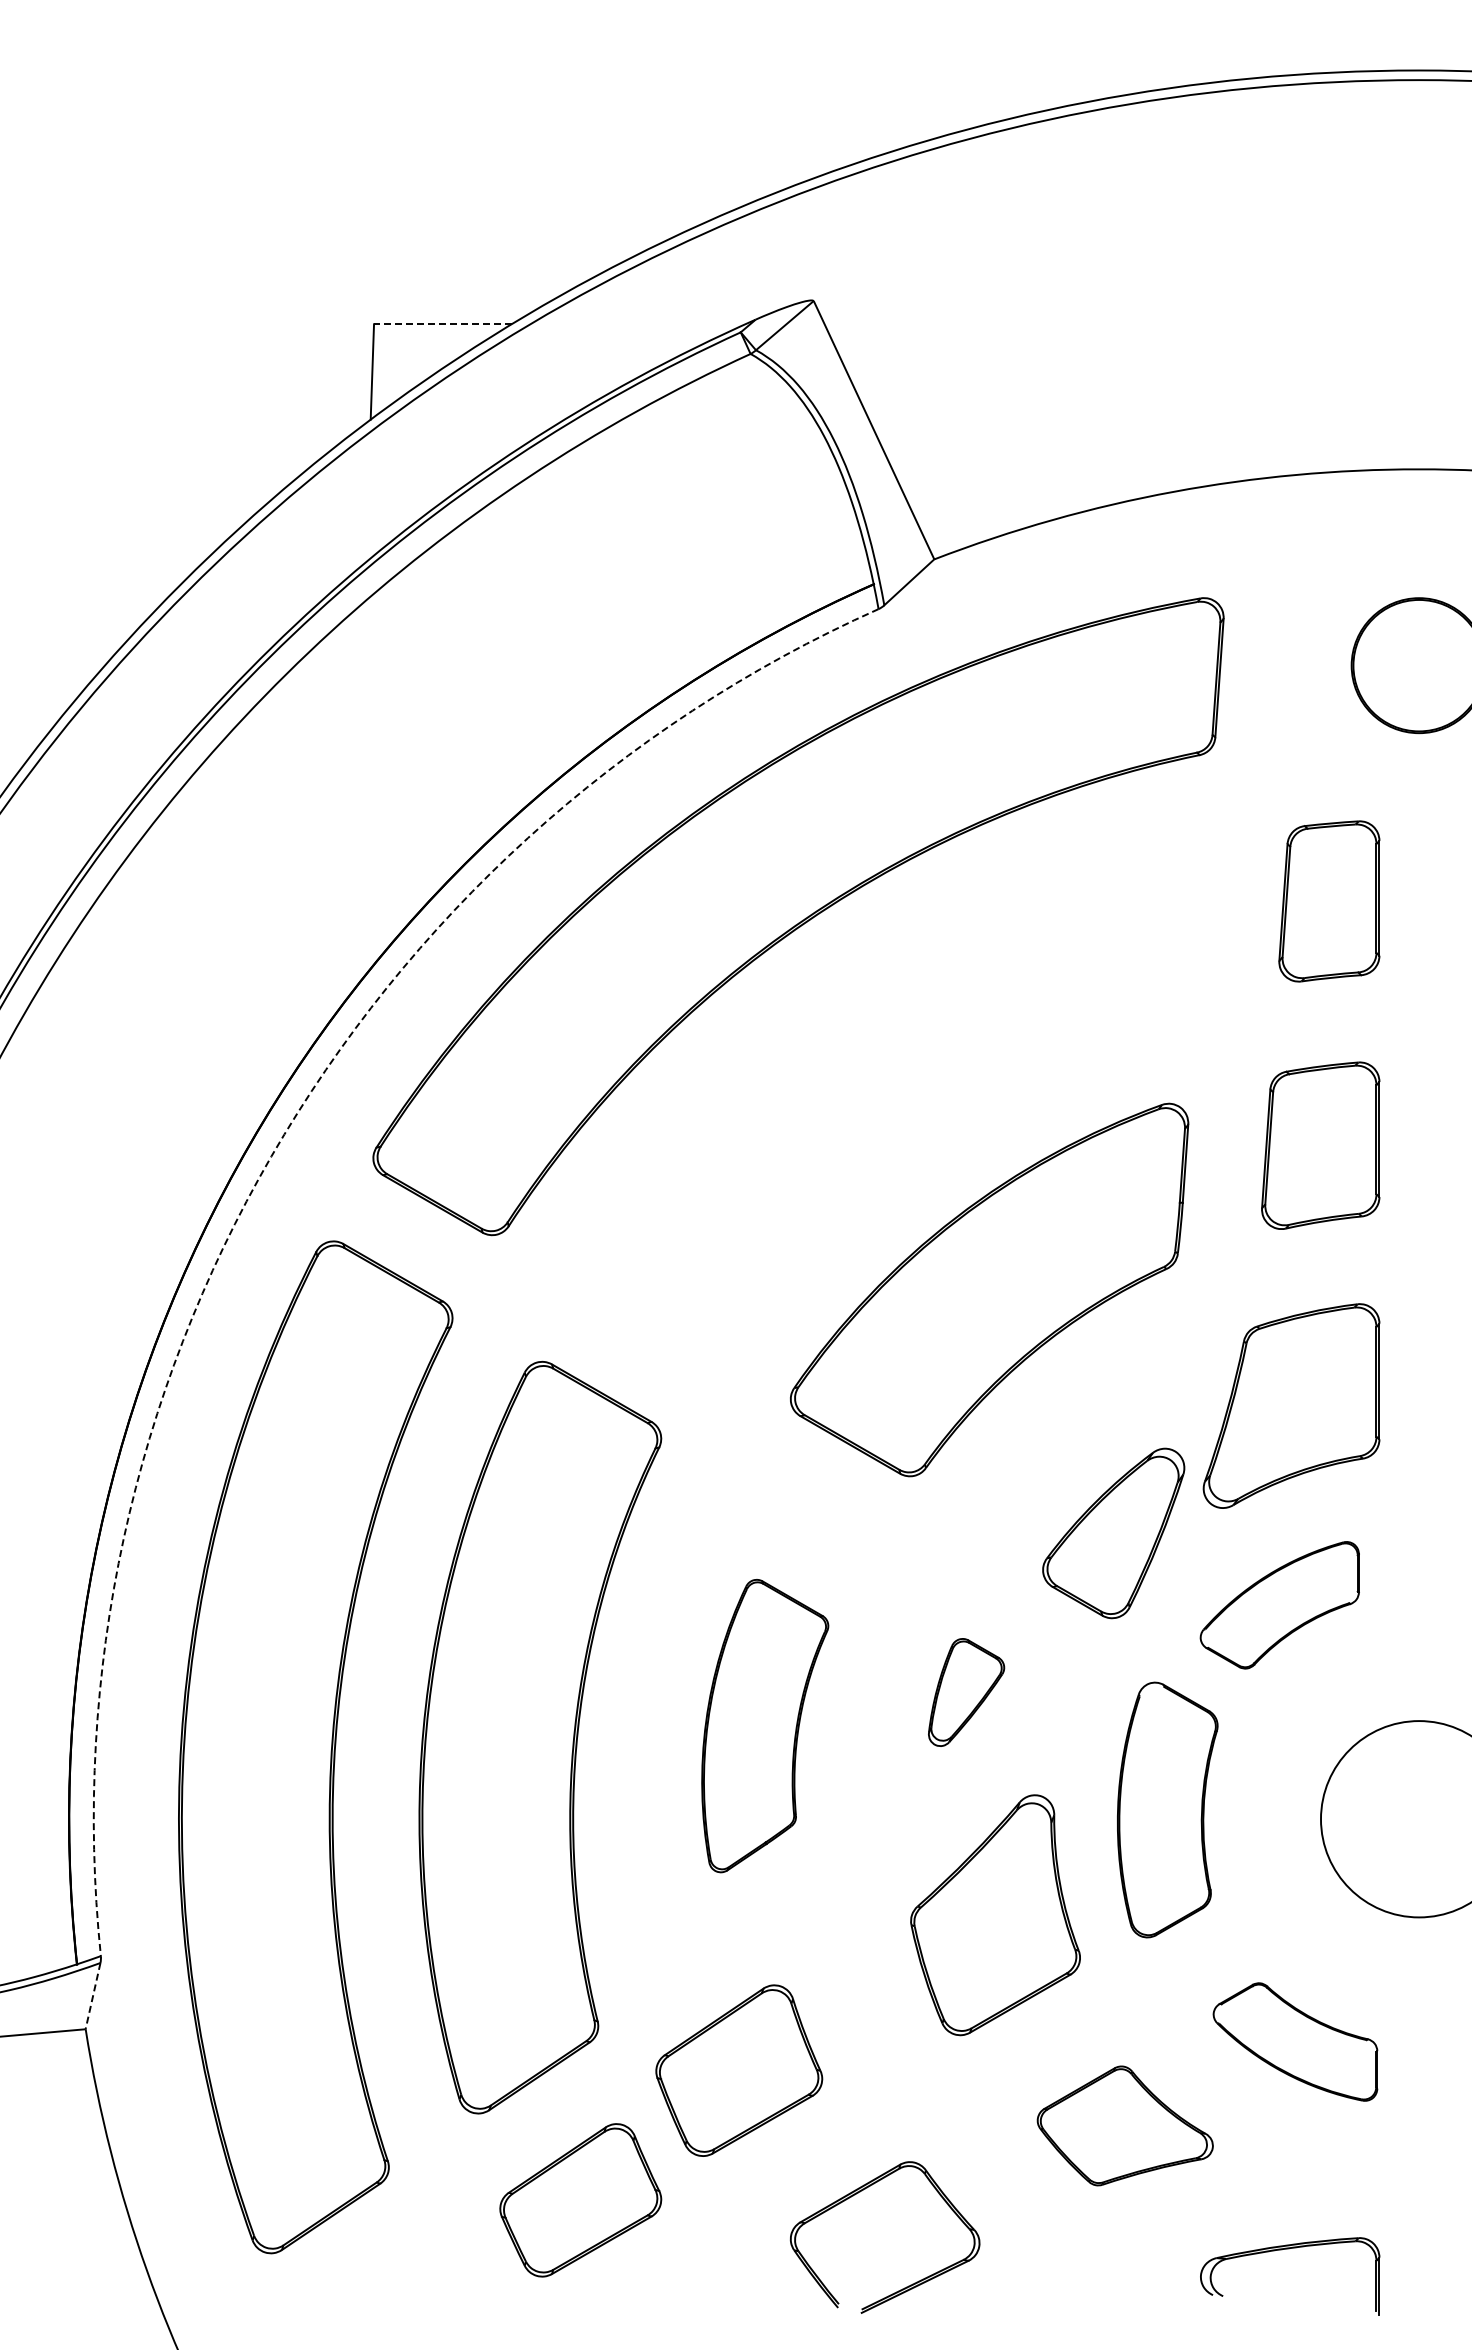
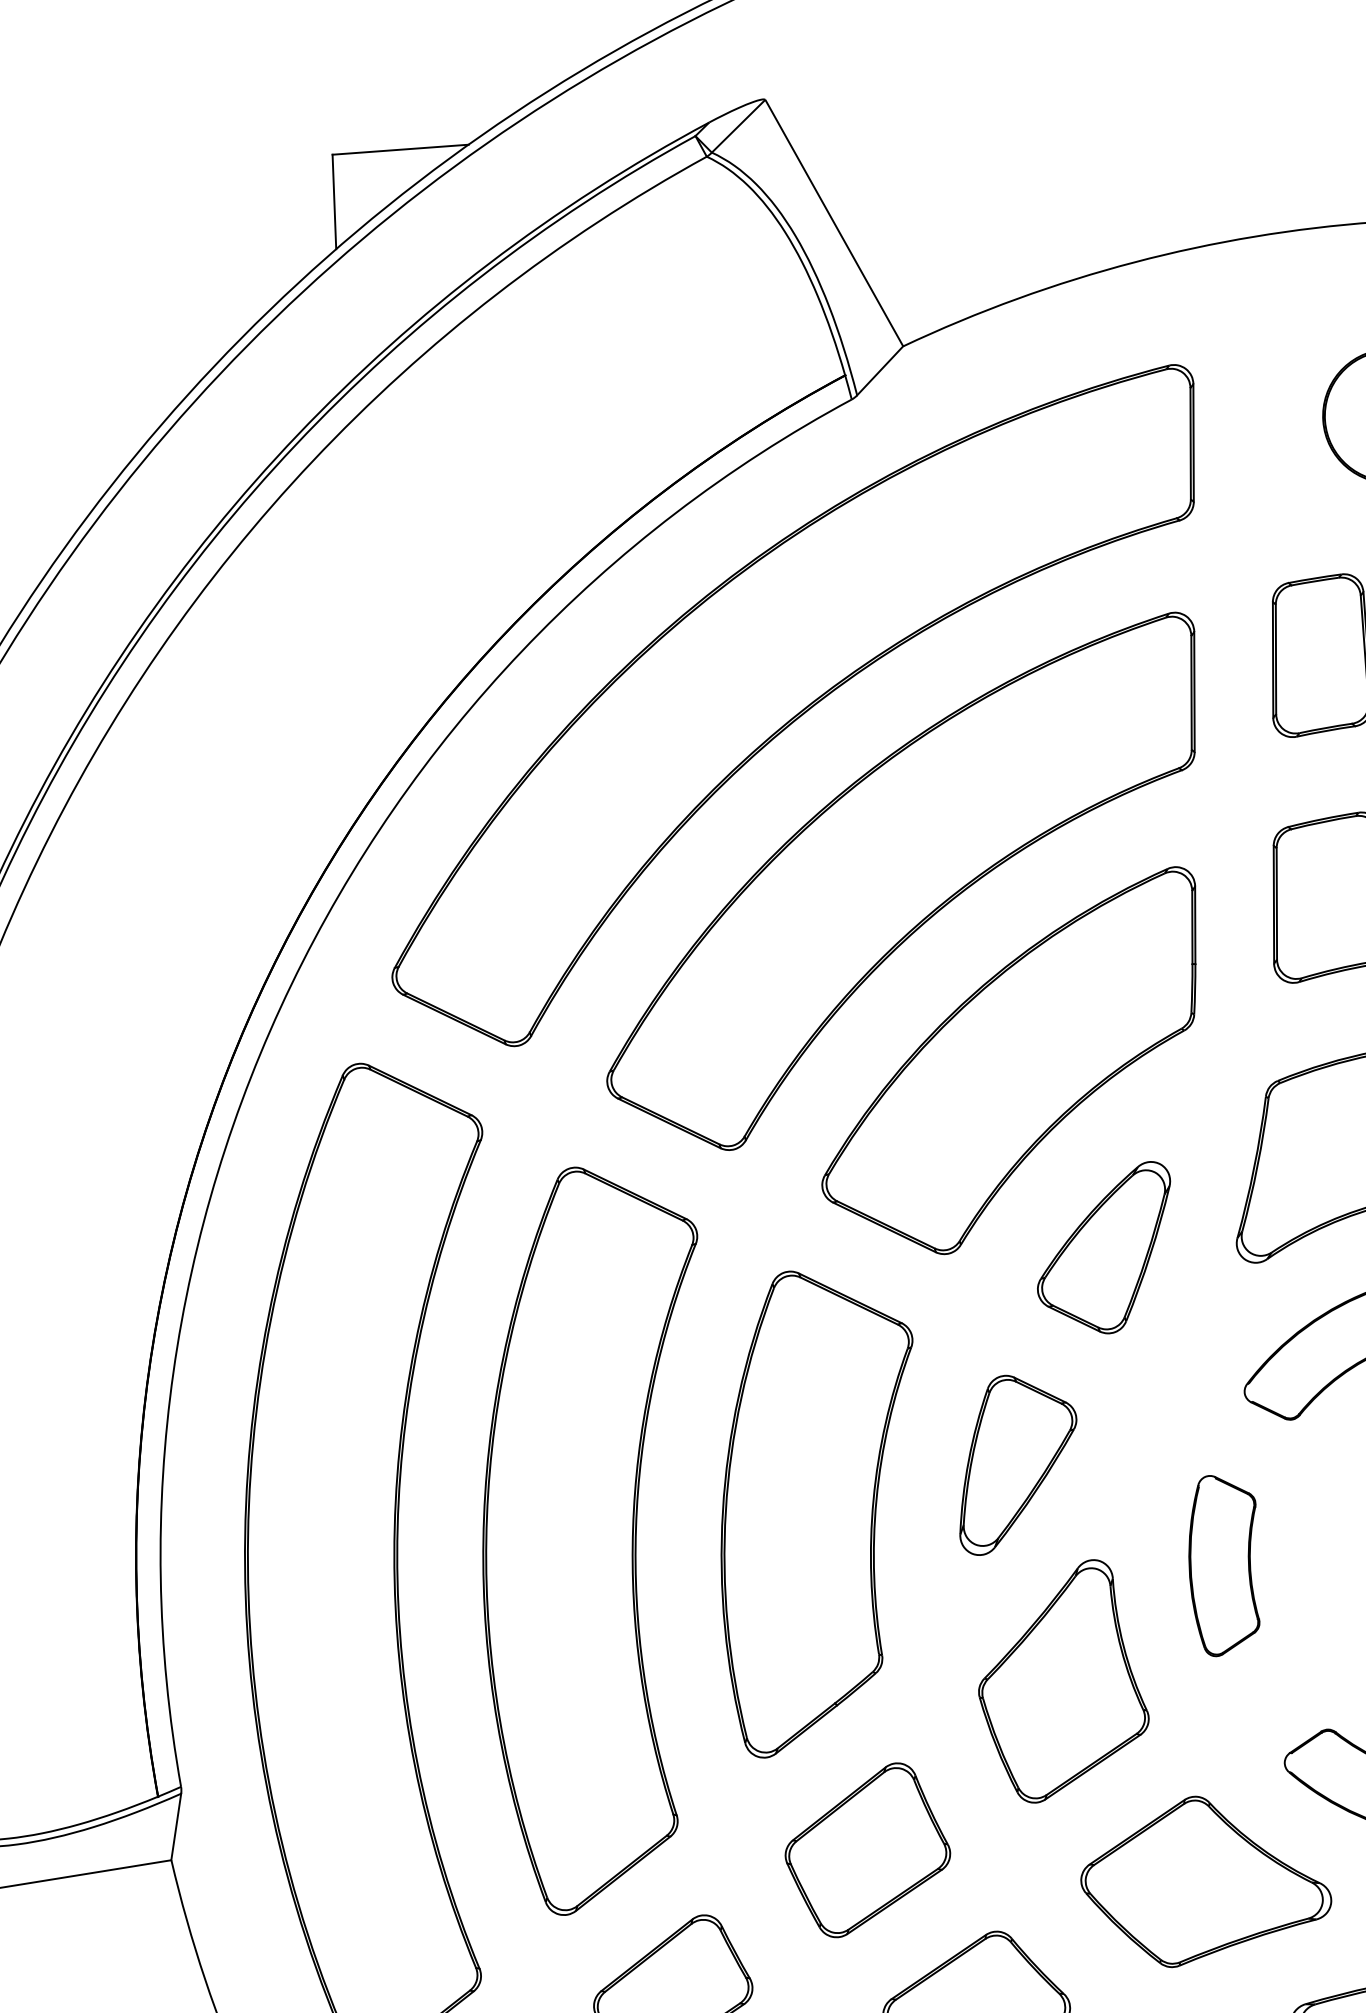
line: (442, 324) -> (400, 149), dashed -> solid
part: (894, 1101) -> (903, 884), added
arc: (271, 1156) -> (291, 984), dashed -> solid
part: (1113, 1533) -> (1104, 1249), moved
part: (966, 1692) -> (1017, 1463), size x1.67
part: (765, 1725) -> (821, 1510), size x1.67
part: (1167, 1810) -> (1224, 1565), size x0.71
line: (93, 1996) -> (176, 1827), dashed -> solid
part: (739, 2070) -> (867, 1850), moved
part: (1125, 2125) -> (1205, 1879), size x1.43

